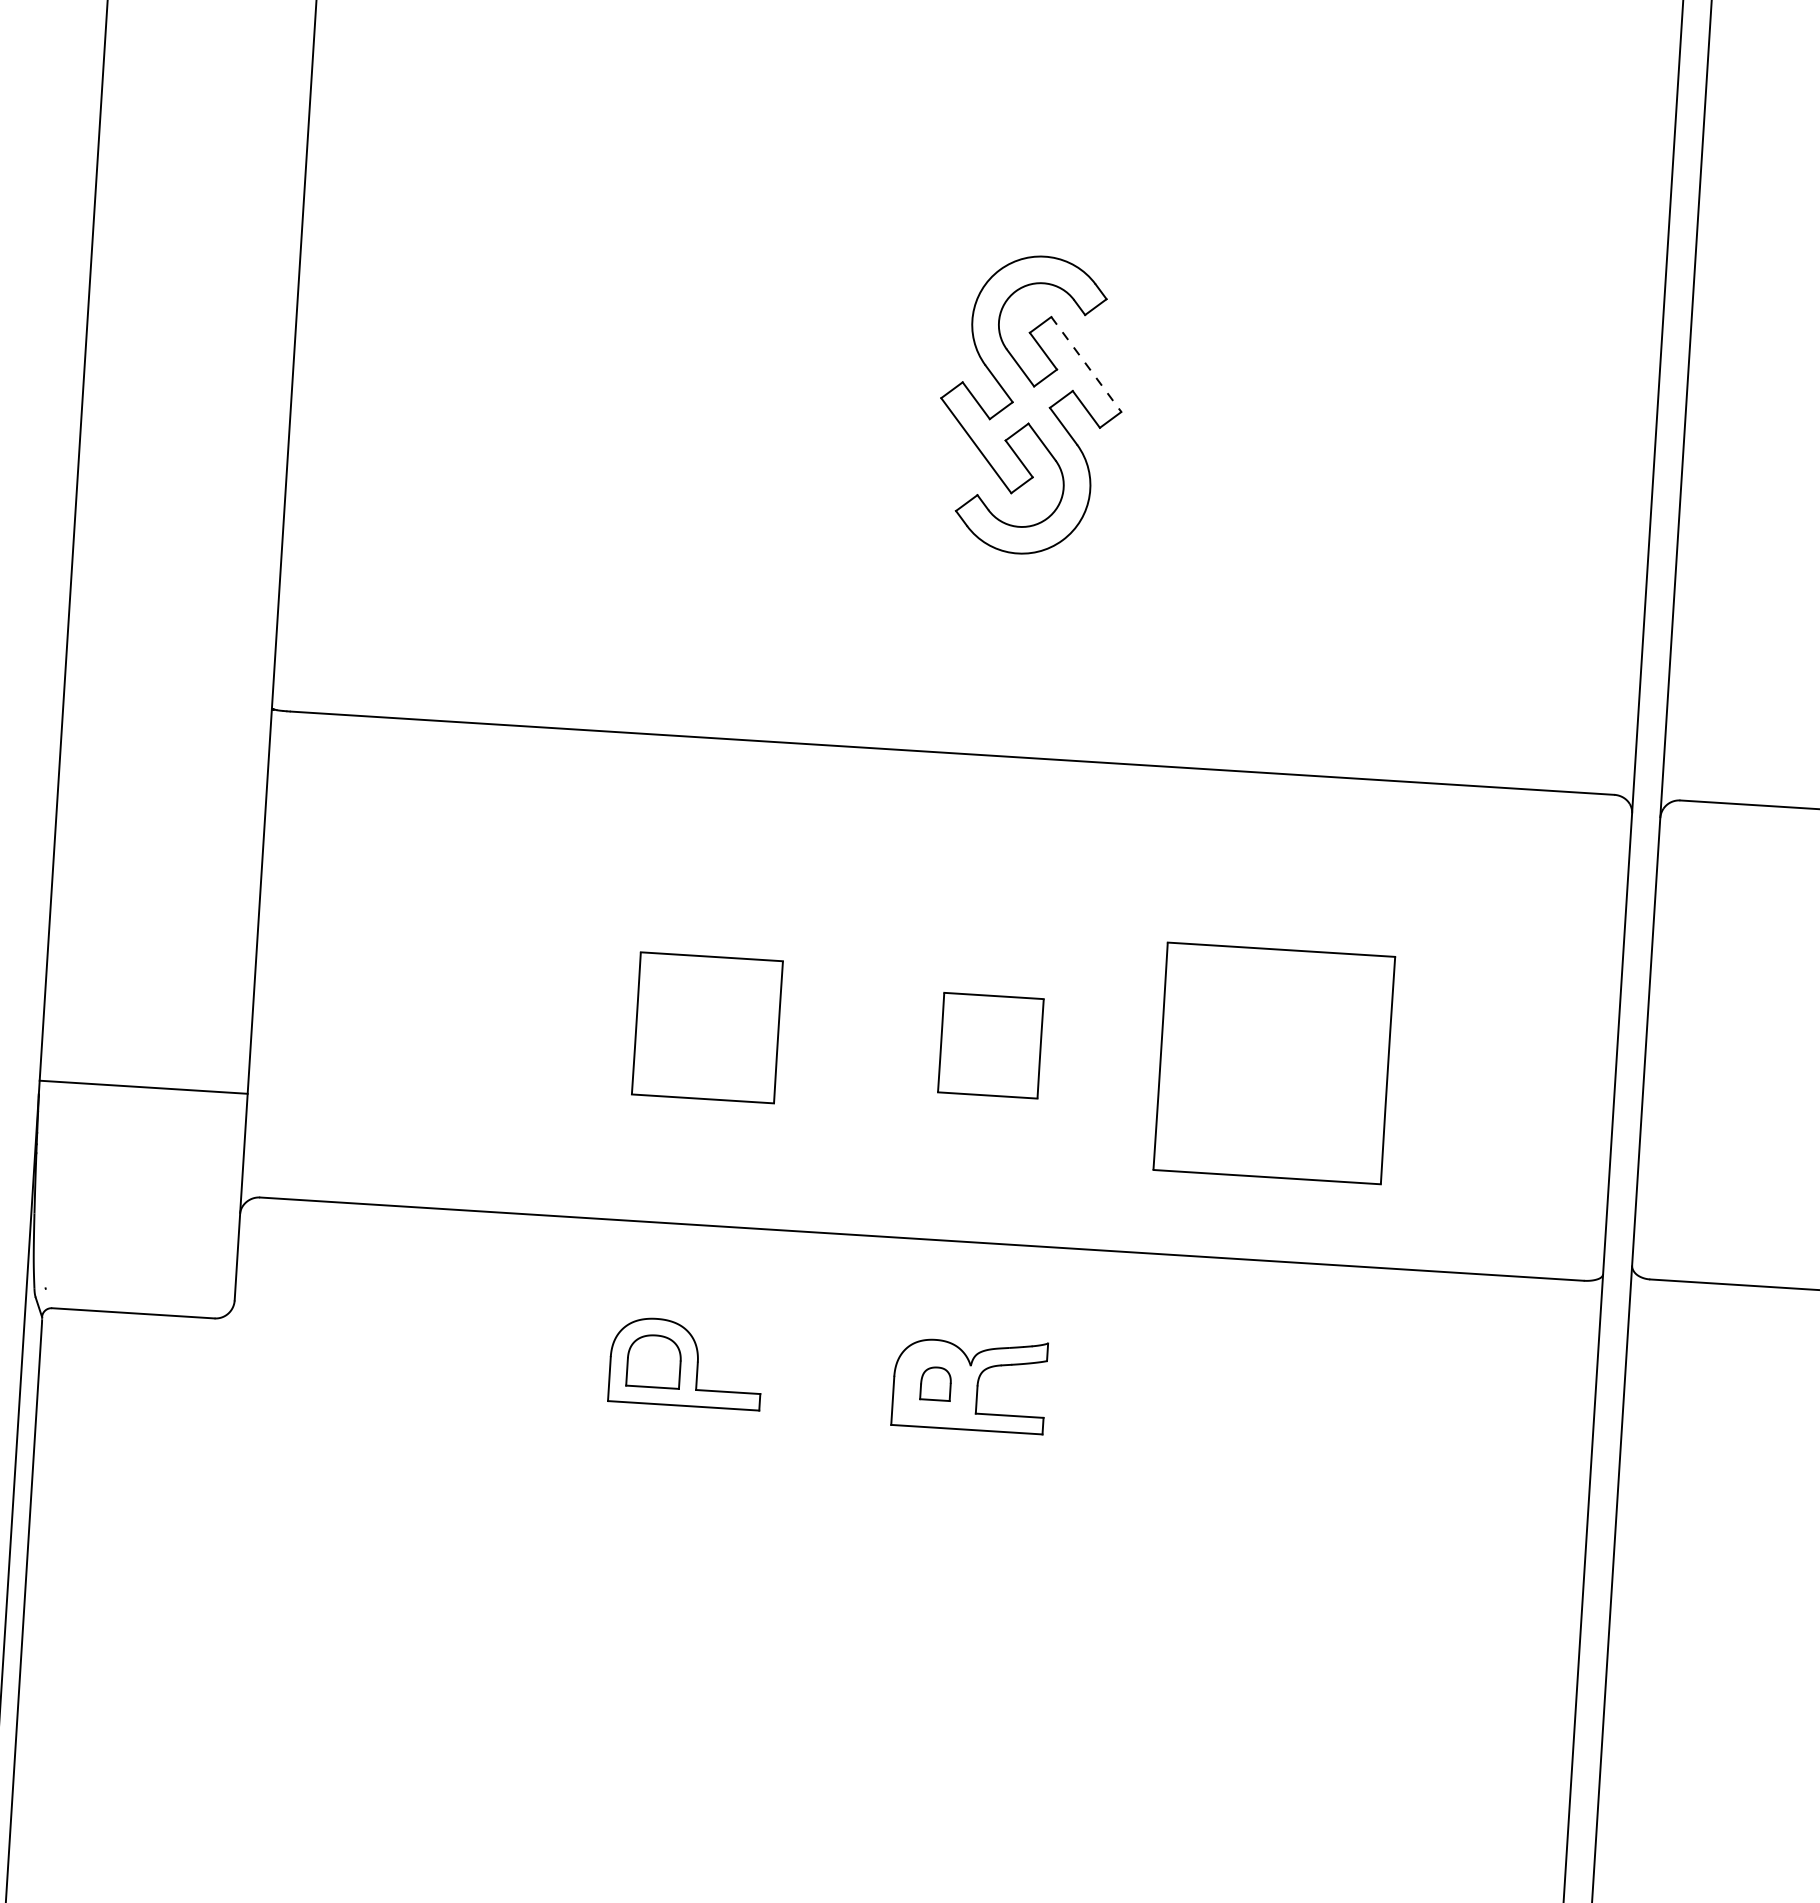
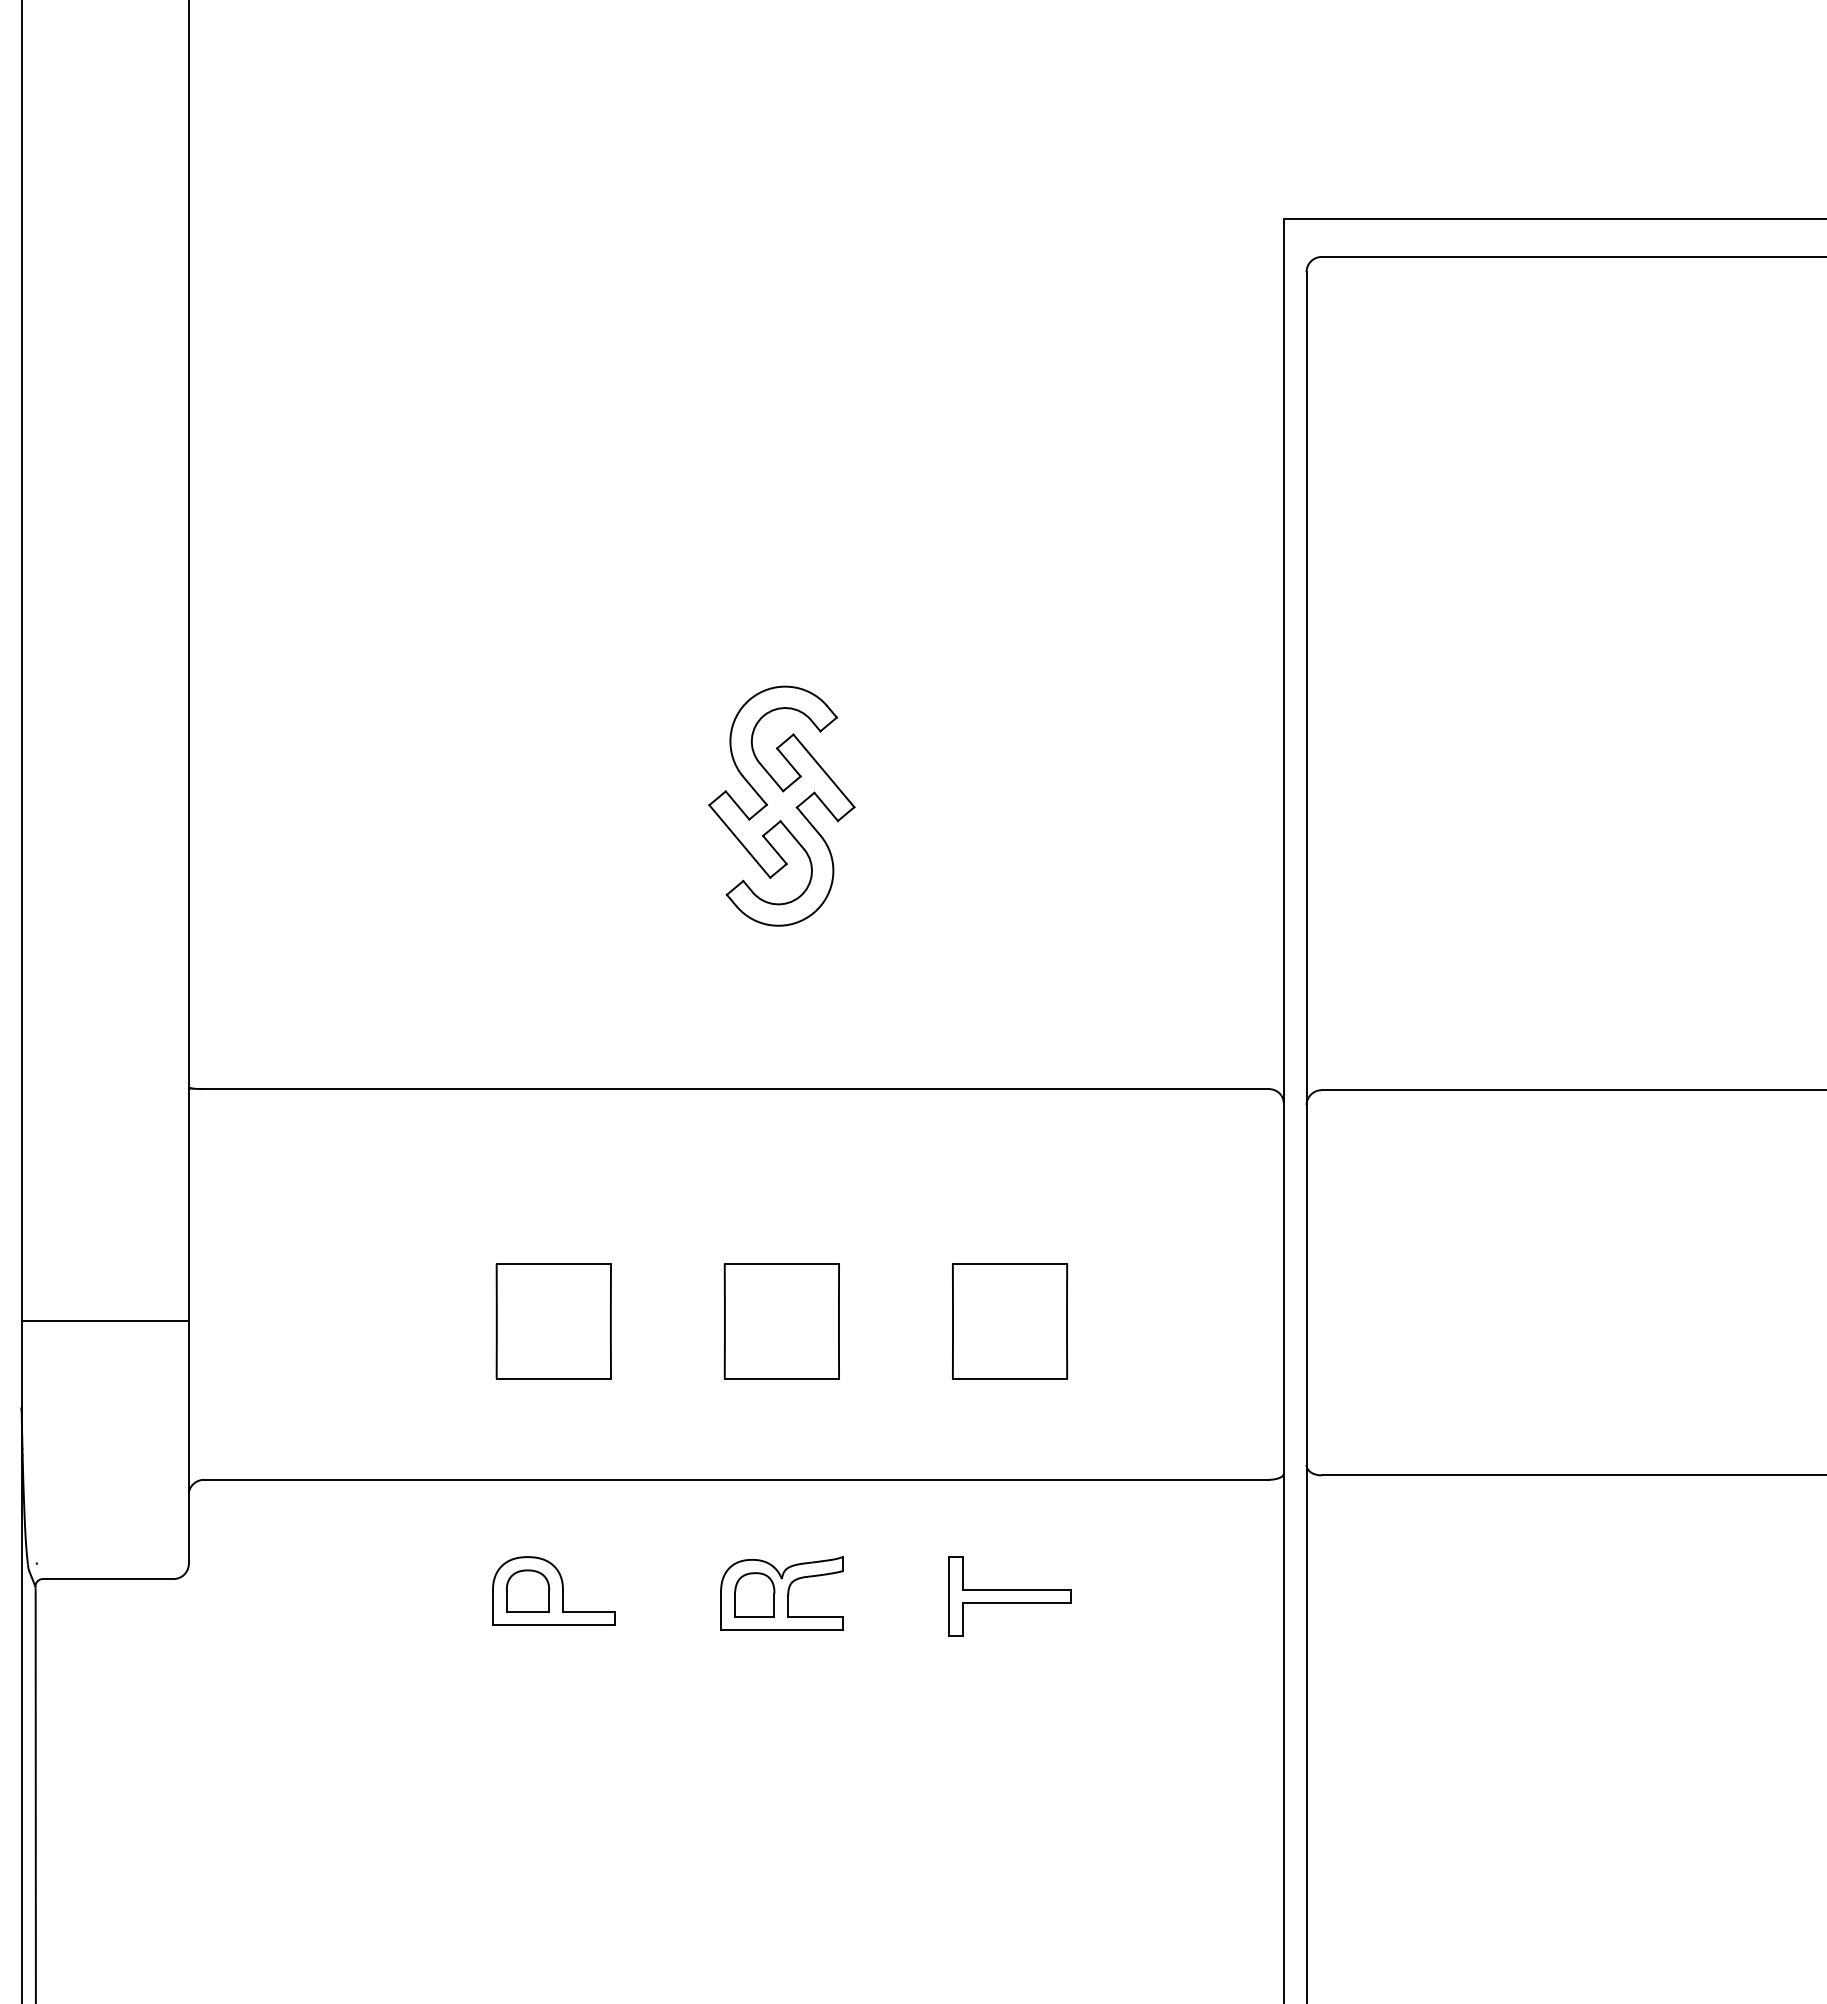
line: (1087, 365) -> (824, 771), dashed -> solid
part: (990, 1045) -> (781, 1321), size x1.43
part: (1275, 1063) -> (1010, 1321), size x0.62
line: (142, 1087) -> (104, 1321), moved
part: (935, 1383) -> (754, 1594), size x1.67
part: (1252, 1405) -> (1009, 1596), added

